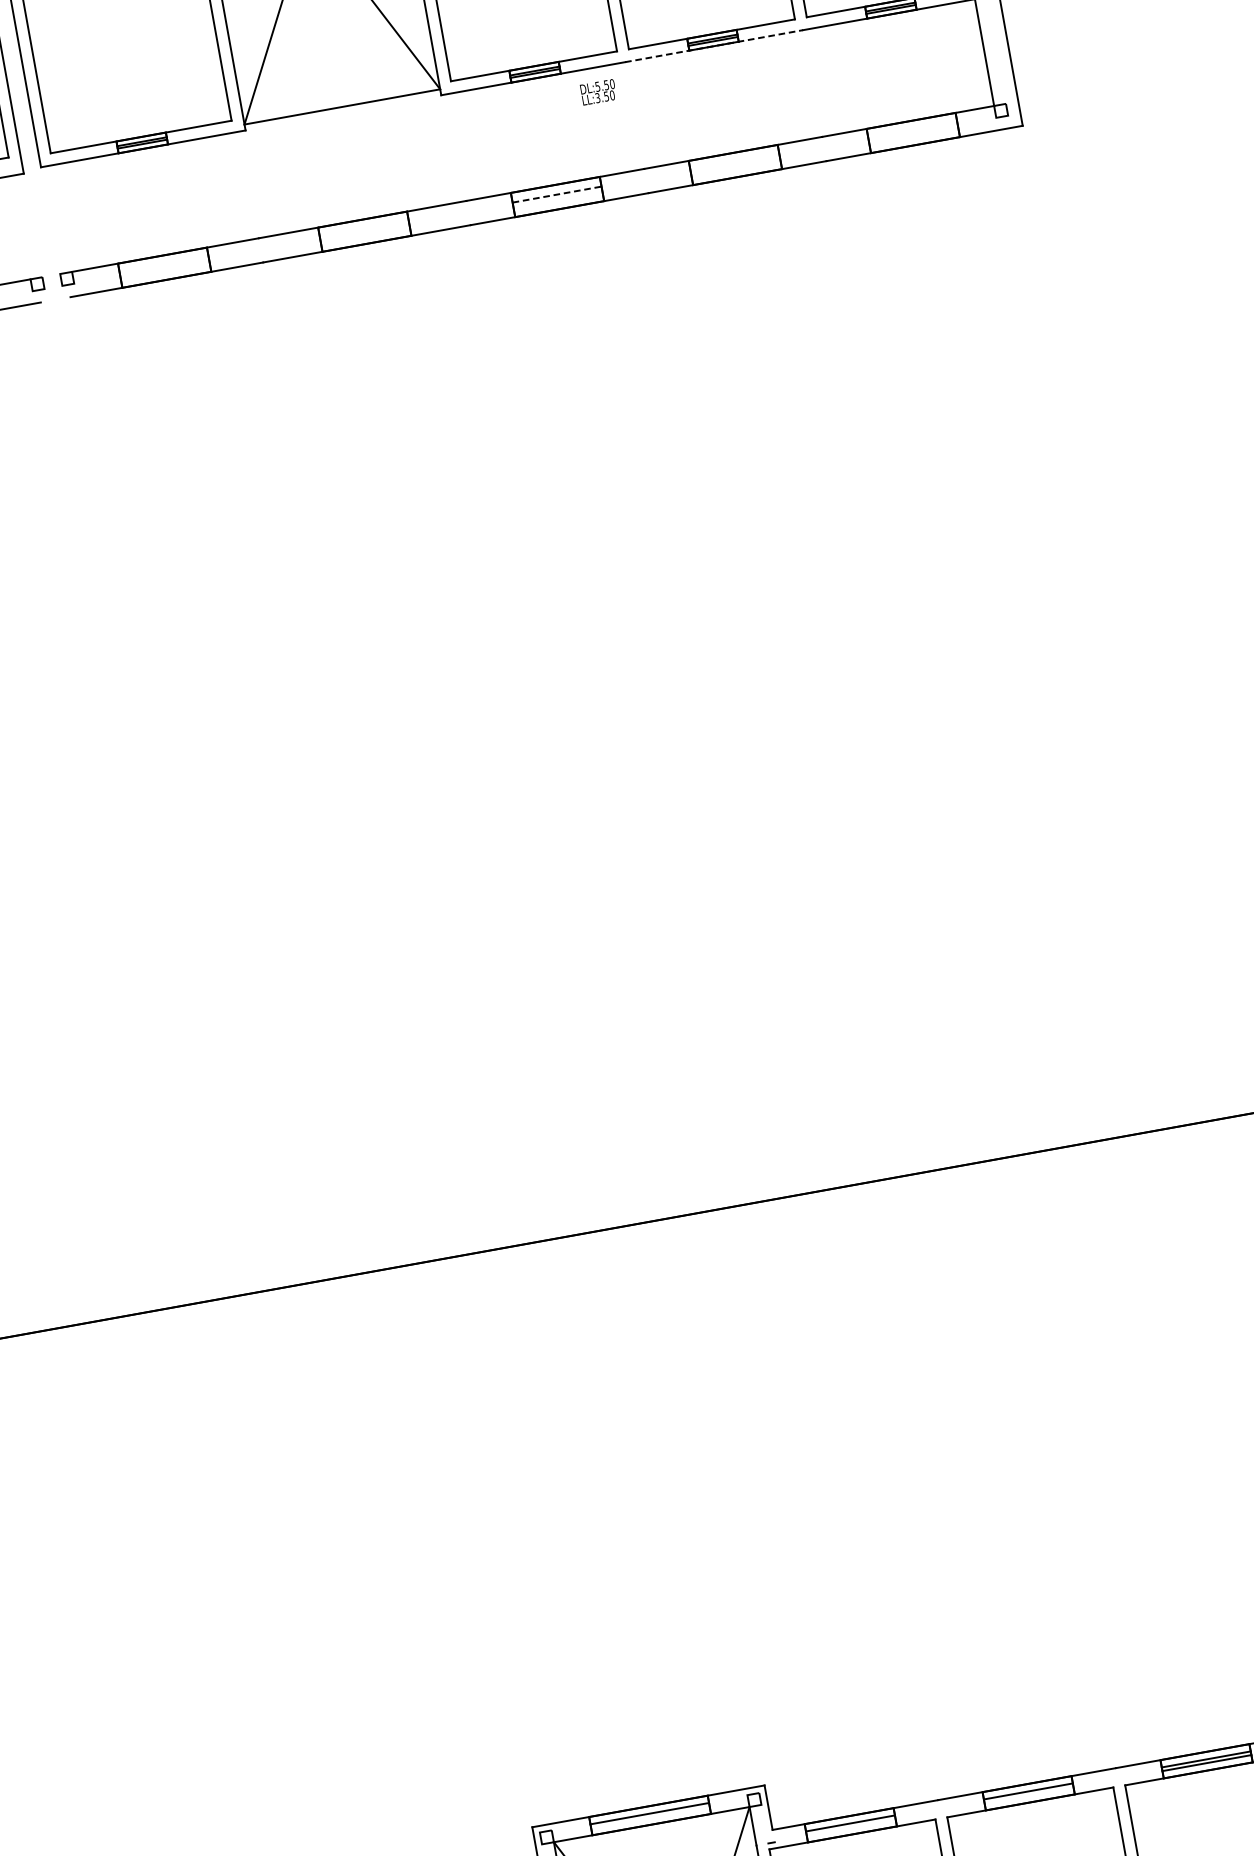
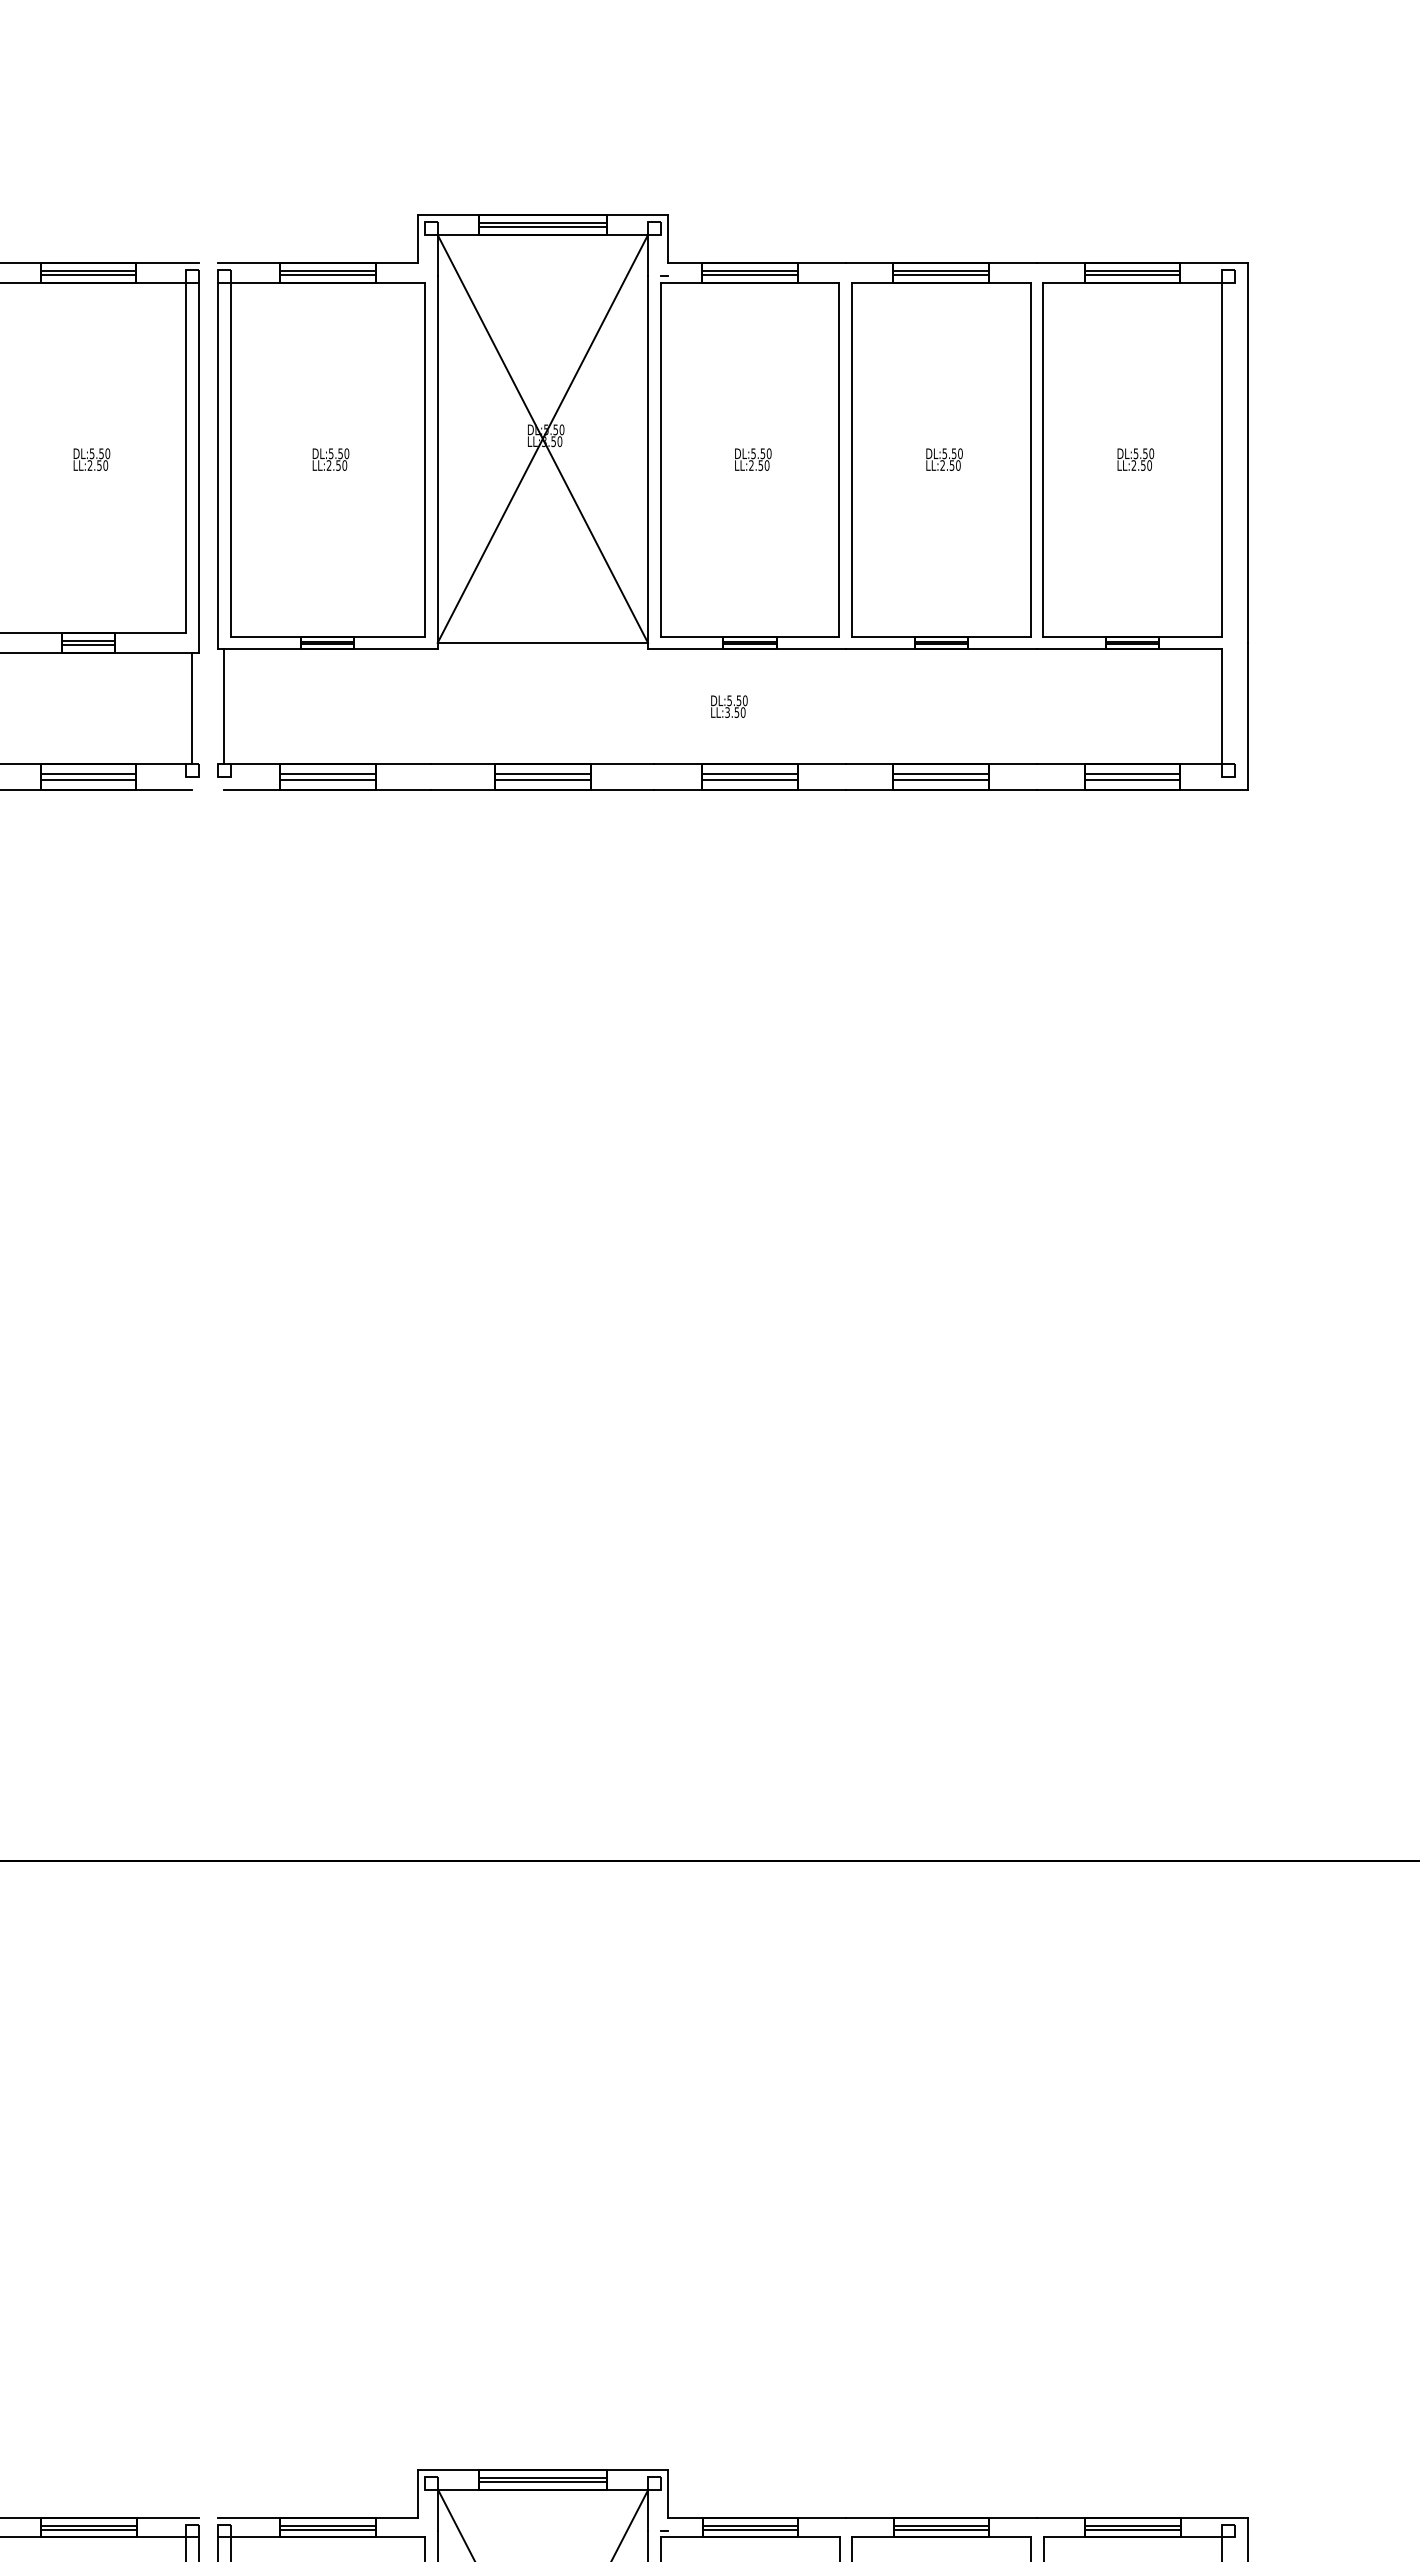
line: (714, 46) -> (941, 649), dashed -> solid
text: (598, 92) -> (729, 706), moved
line: (912, 130) -> (1132, 774), added
line: (913, 135) -> (1132, 779), added
line: (735, 162) -> (941, 774), added
line: (736, 167) -> (941, 779), added
line: (557, 194) -> (750, 774), dashed -> solid
line: (557, 199) -> (749, 779), added
line: (56, 219) -> (224, 706), added
line: (27, 226) -> (192, 708), added
line: (364, 229) -> (542, 774), added
line: (364, 234) -> (542, 779), added
line: (164, 265) -> (327, 774), added
line: (164, 270) -> (327, 779), added
line: (1028, 1795) -> (941, 2529), added
line: (649, 1817) -> (542, 2481), added
line: (851, 1826) -> (750, 2529), added

